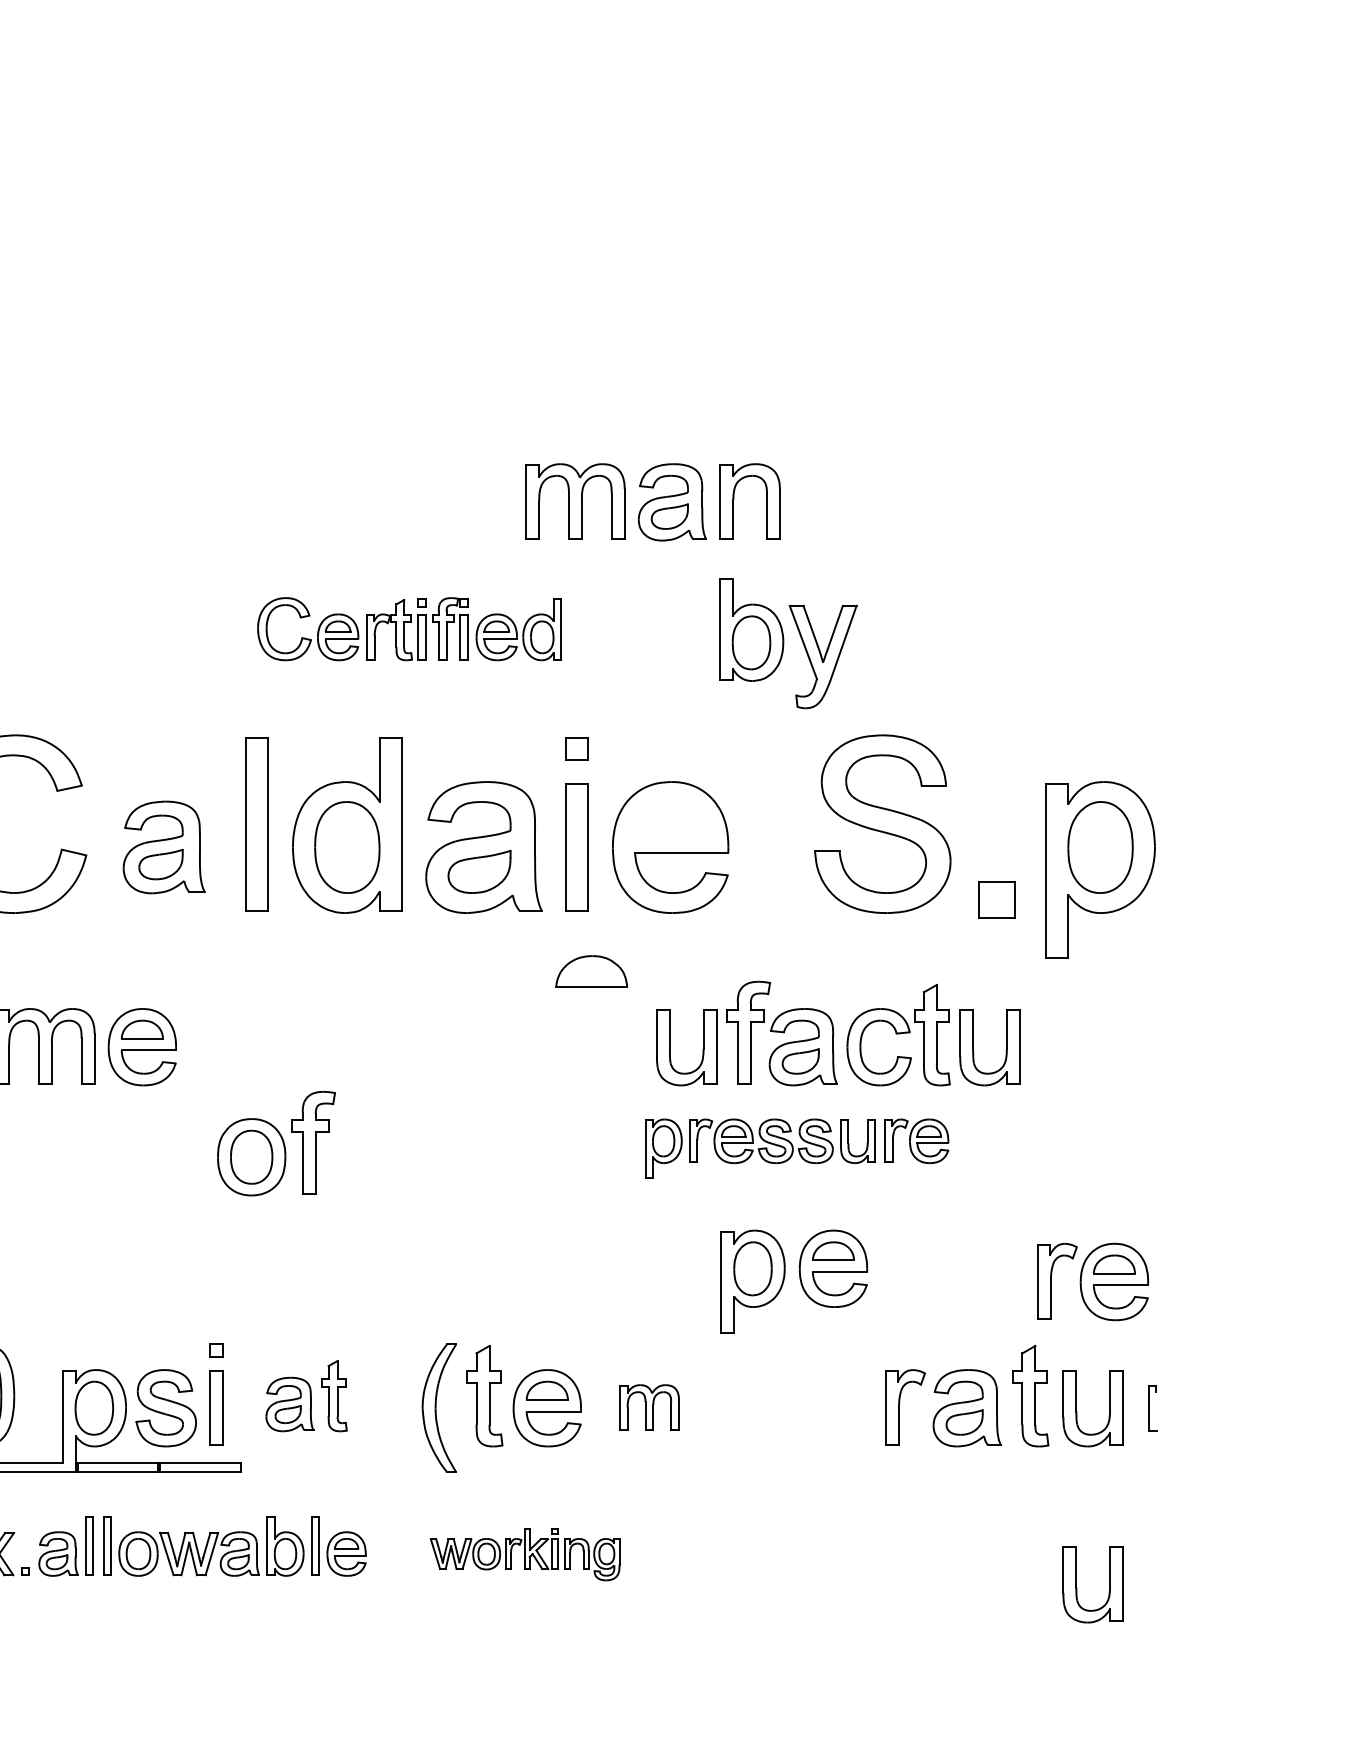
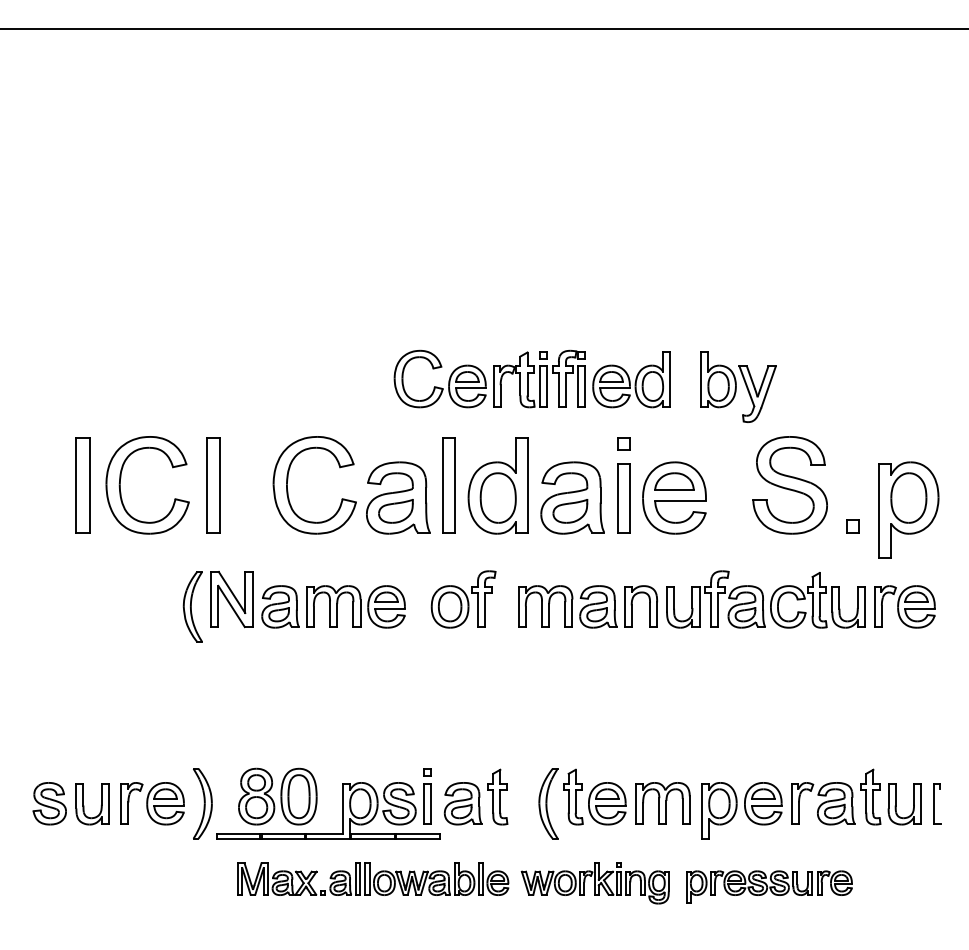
part: (652, 501) -> (587, 606), moved
part: (408, 628) -> (531, 378), size x1.67
part: (164, 846) -> (398, 497), size x1.43
part: (997, 899) -> (852, 526), size x0.62
part: (591, 971) -> (674, 481), moved
part: (276, 1143) -> (463, 599), moved
part: (797, 1147) -> (769, 886), moved
part: (793, 1281) -> (741, 810), moved
part: (1092, 1281) -> (904, 606), moved
part: (305, 1394) -> (475, 796), size x1.43
part: (648, 1407) -> (662, 803), size x1.67
part: (1153, 1407) -> (937, 803), size x1.67
part: (523, 1554) -> (594, 883), size x1.43
part: (1077, 1585) -> (896, 900), removed

